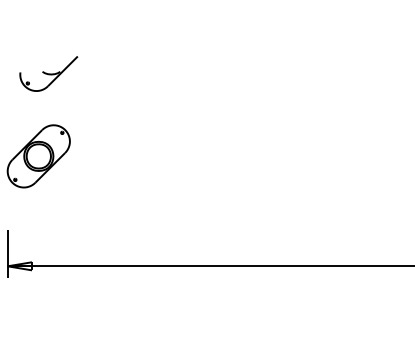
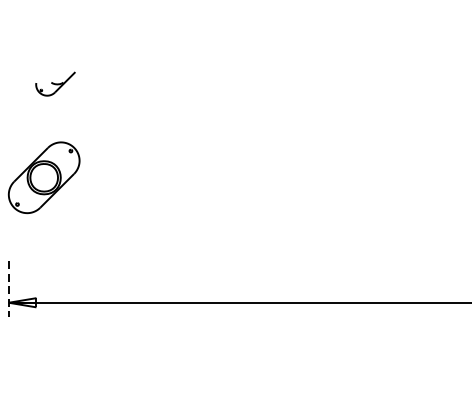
part: (48, 73) -> (55, 83), size x0.6
line: (7, 254) -> (8, 289), solid -> dashed

